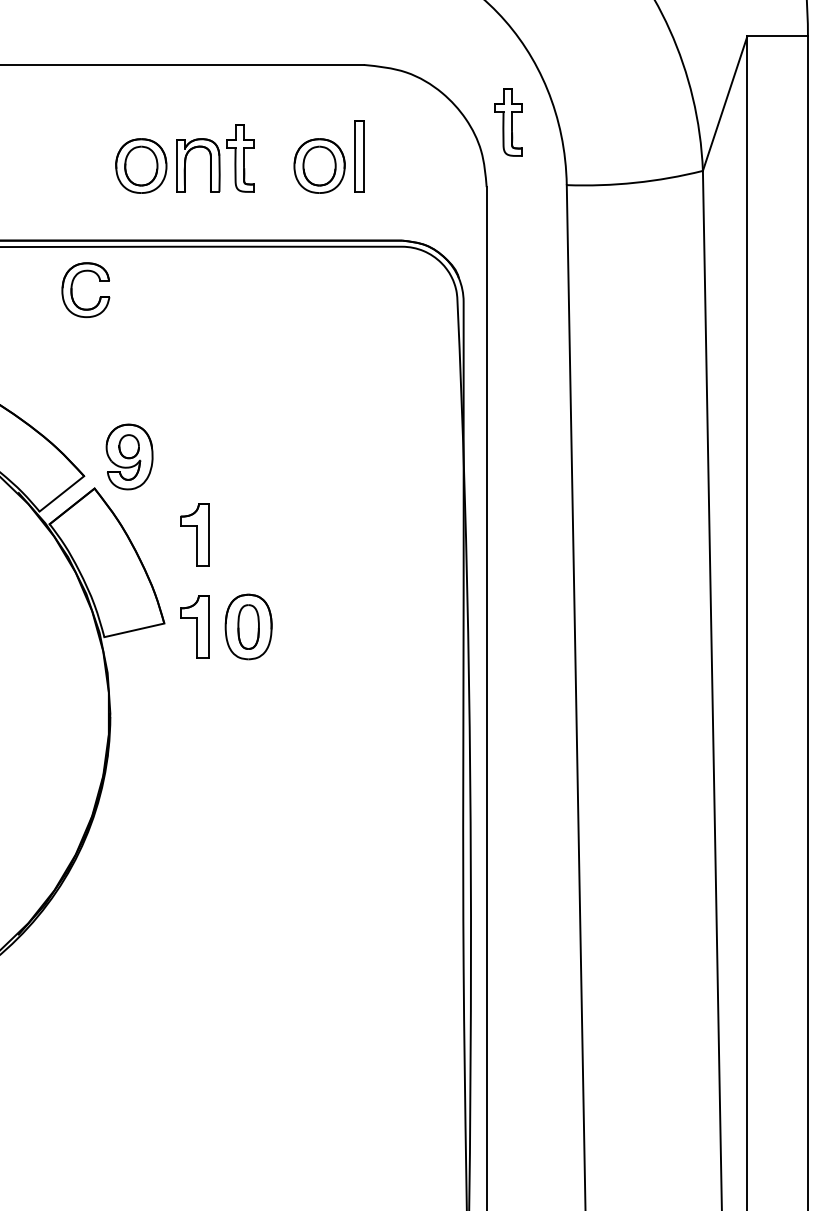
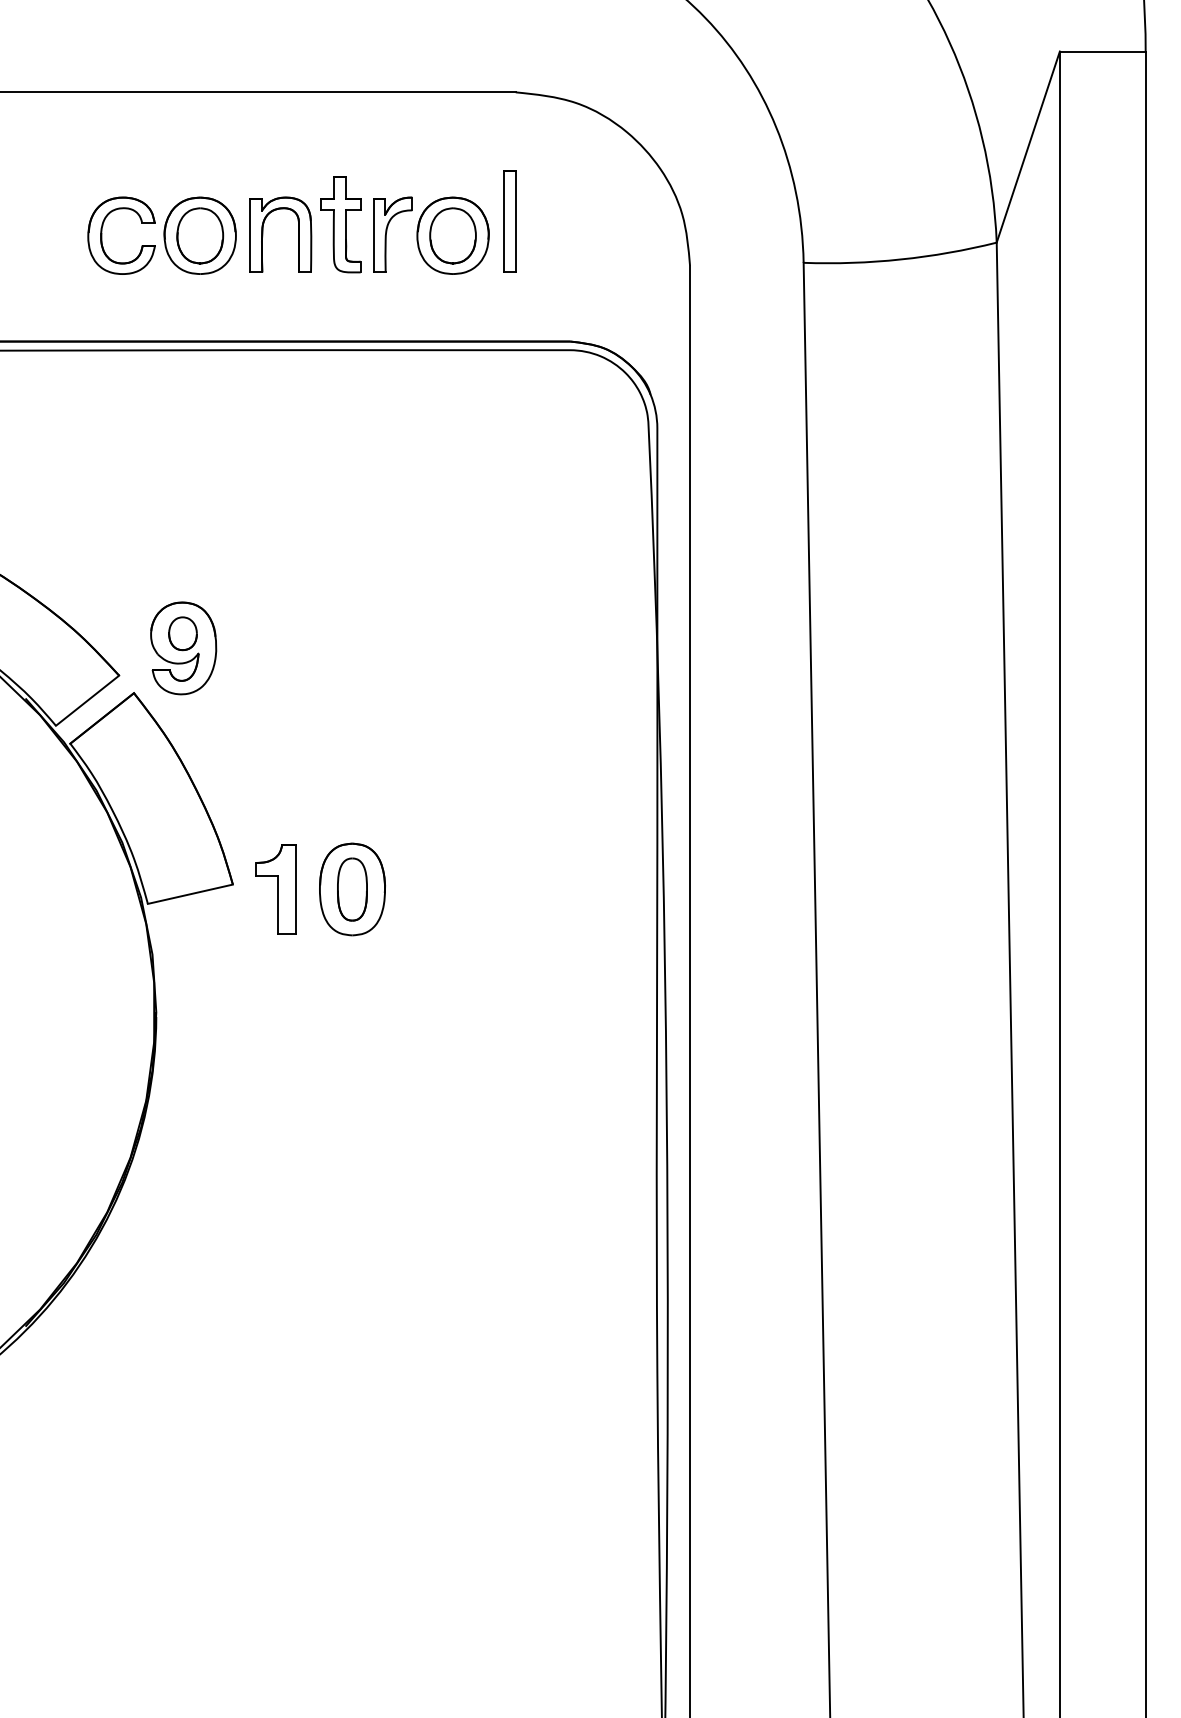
part: (508, 122) -> (720, 173), removed
part: (276, 165) -> (392, 234), added
part: (72, 289) -> (102, 235), moved
part: (194, 535) -> (275, 759), removed

